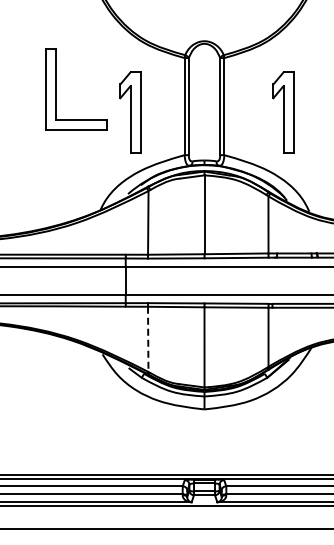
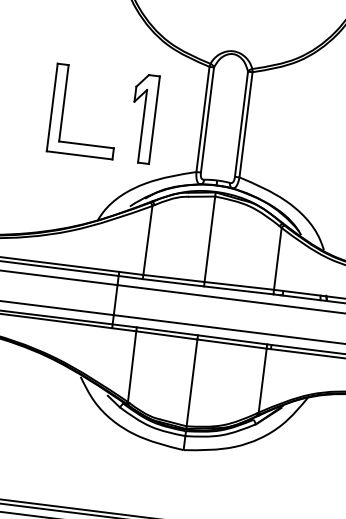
part: (56, 89) -> (63, 108), moved
part: (283, 112) -> (309, 139), removed
line: (148, 339) -> (132, 366), dashed -> solid

